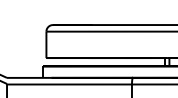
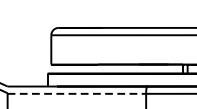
line: (70, 84) -> (77, 93), solid -> dashed

